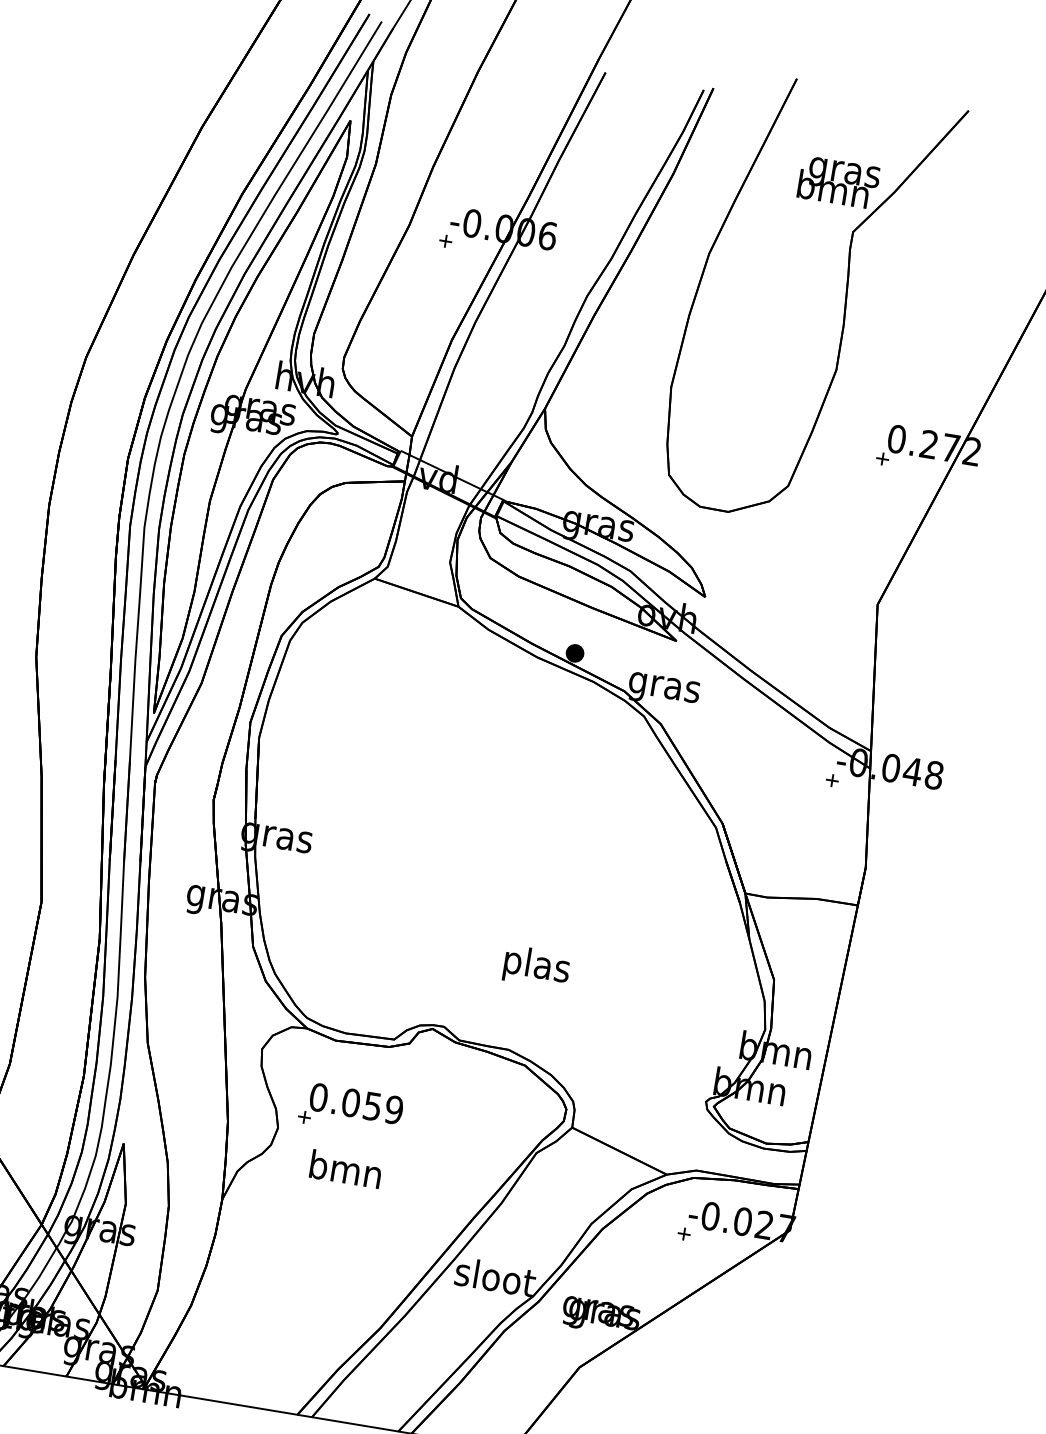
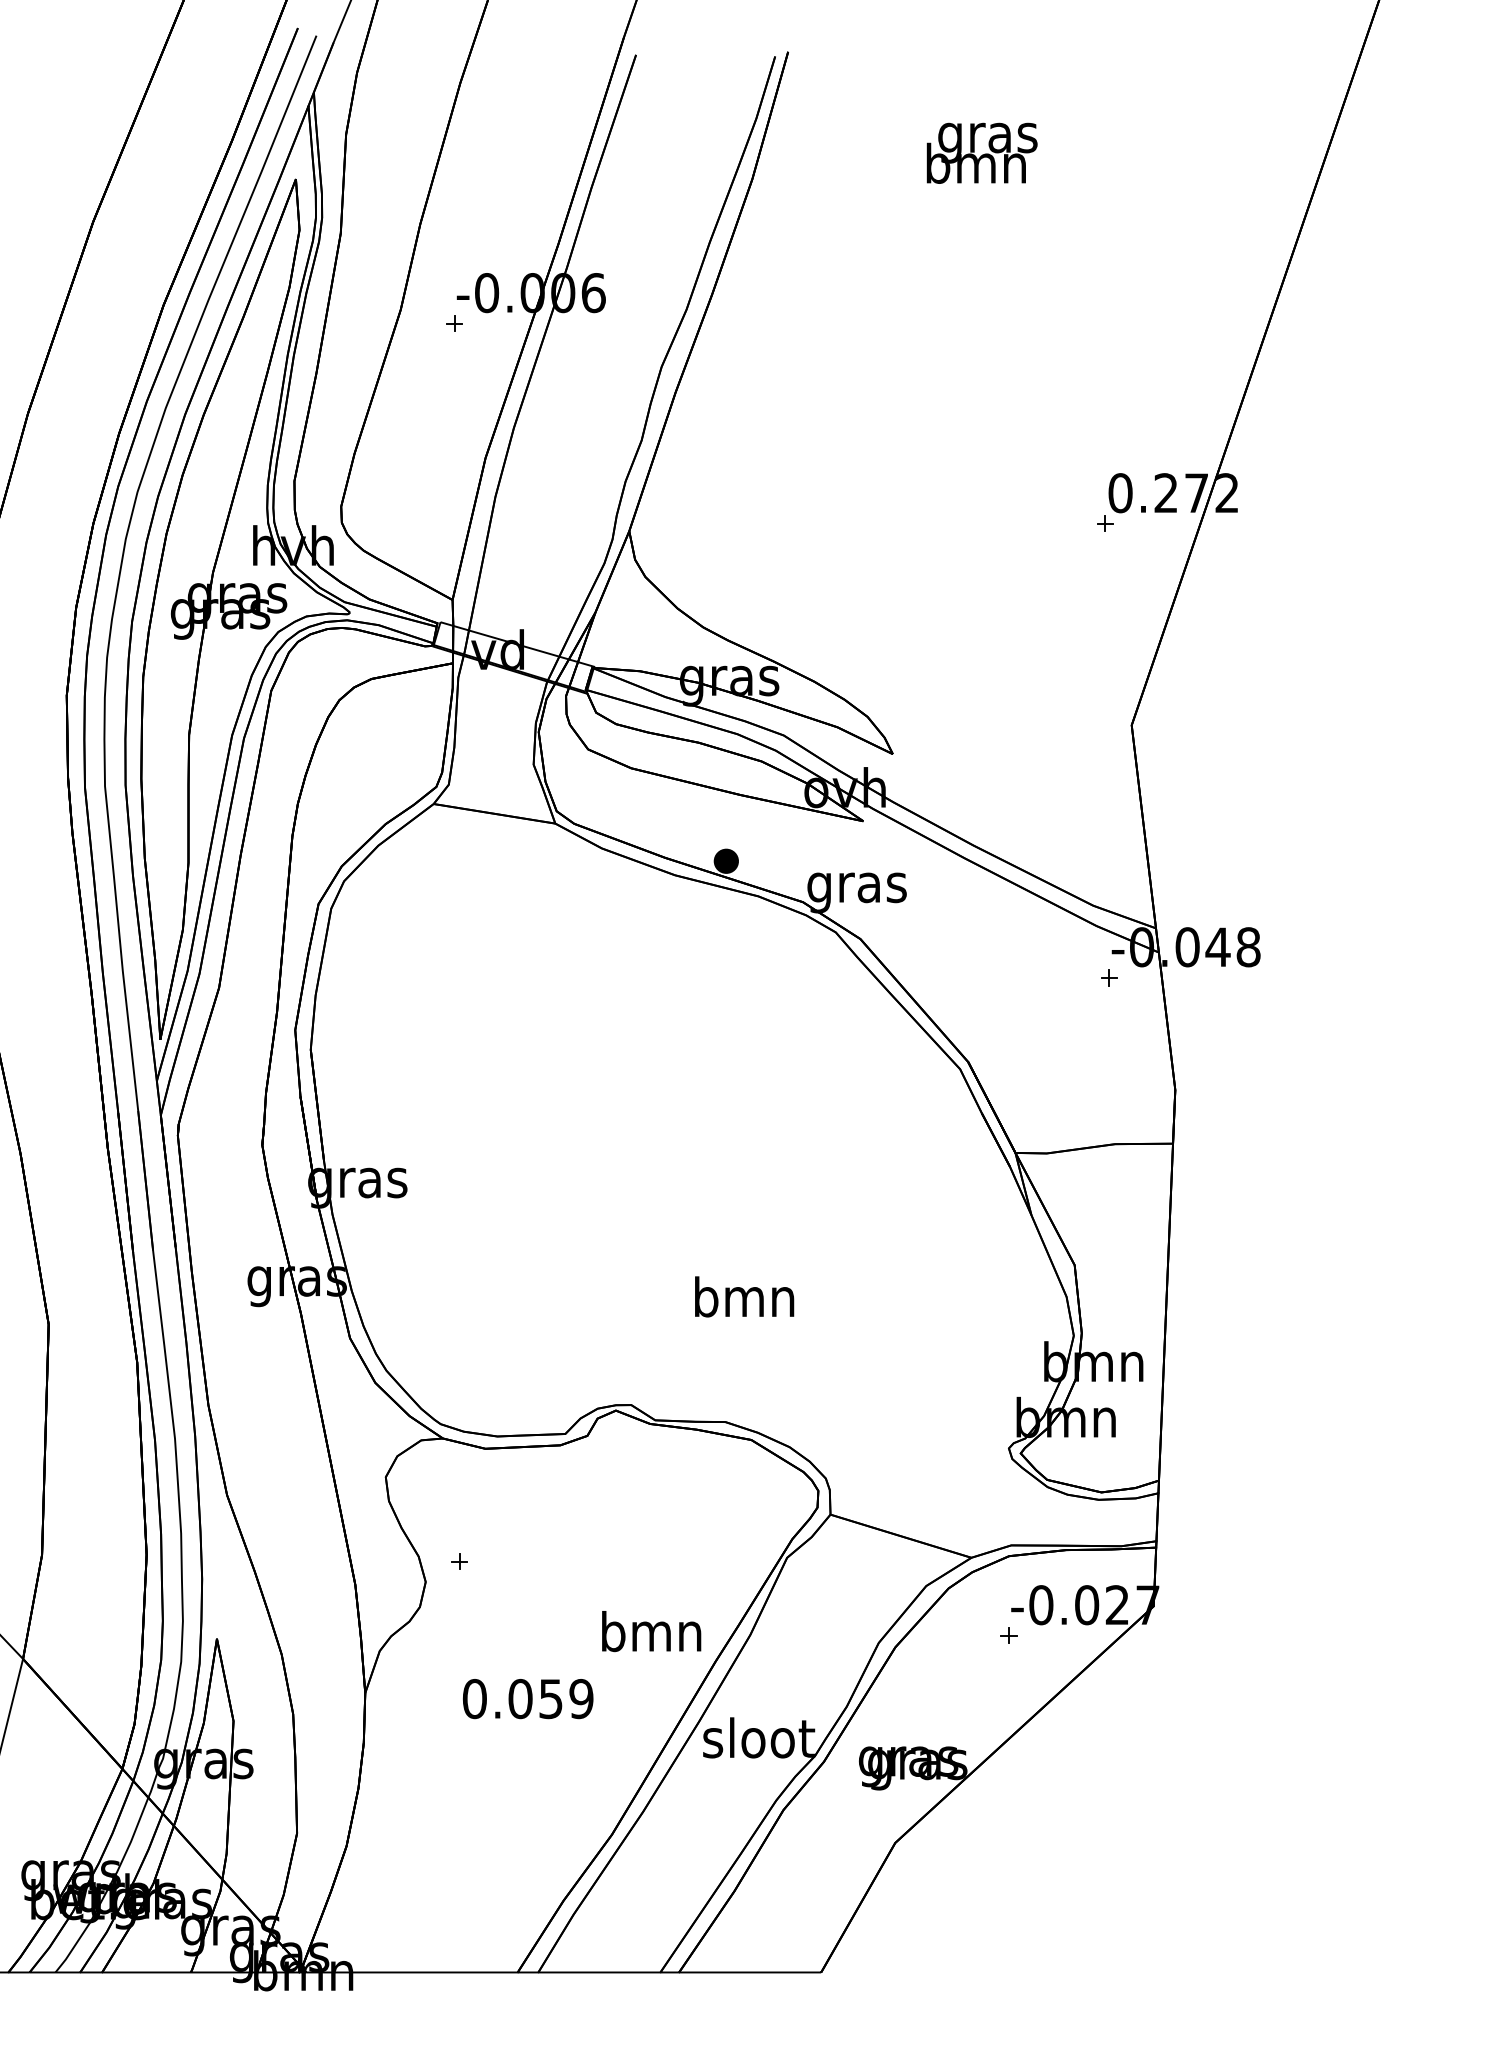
part: (844, 308) -> (1018, 325), removed
text: (536, 966) -> (744, 1301), plas -> bmn
text: (356, 1104) -> (528, 1699), moved
text: (345, 1169) -> (651, 1631), moved

